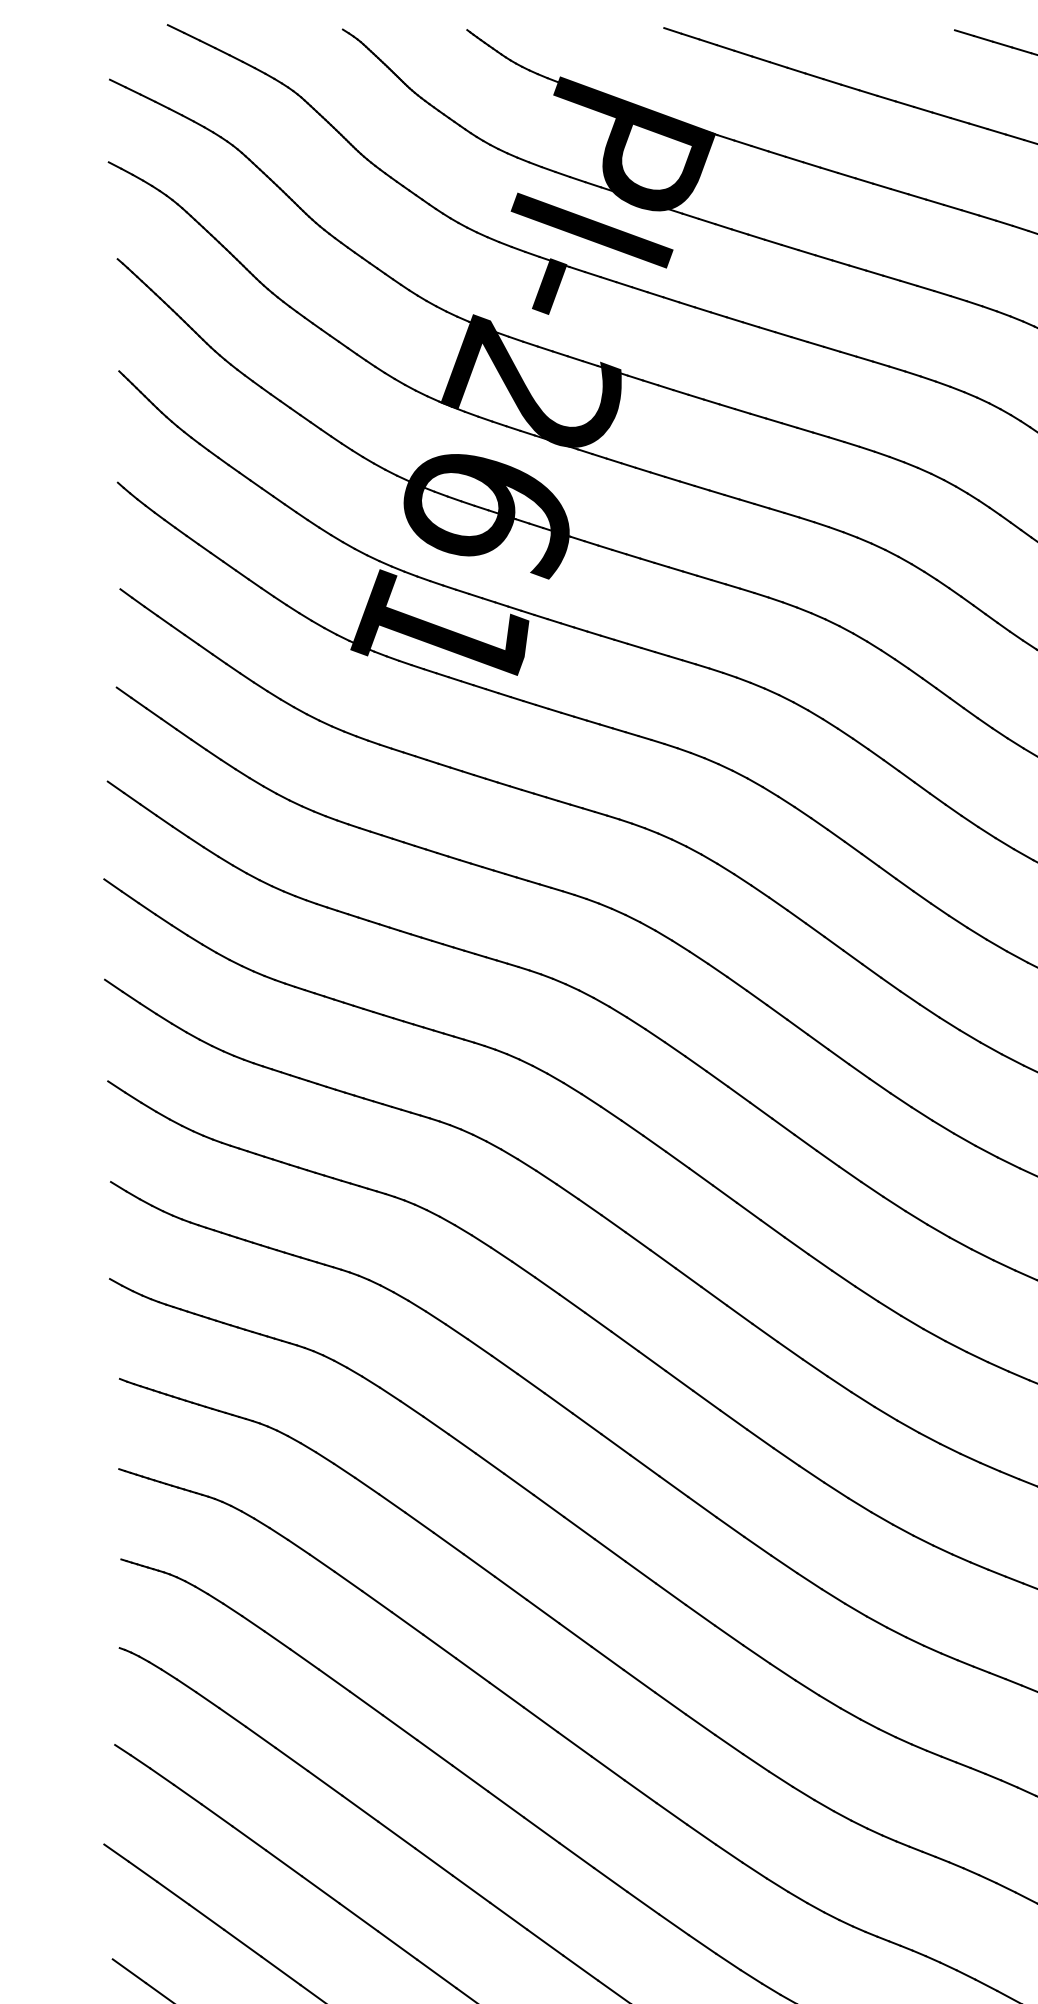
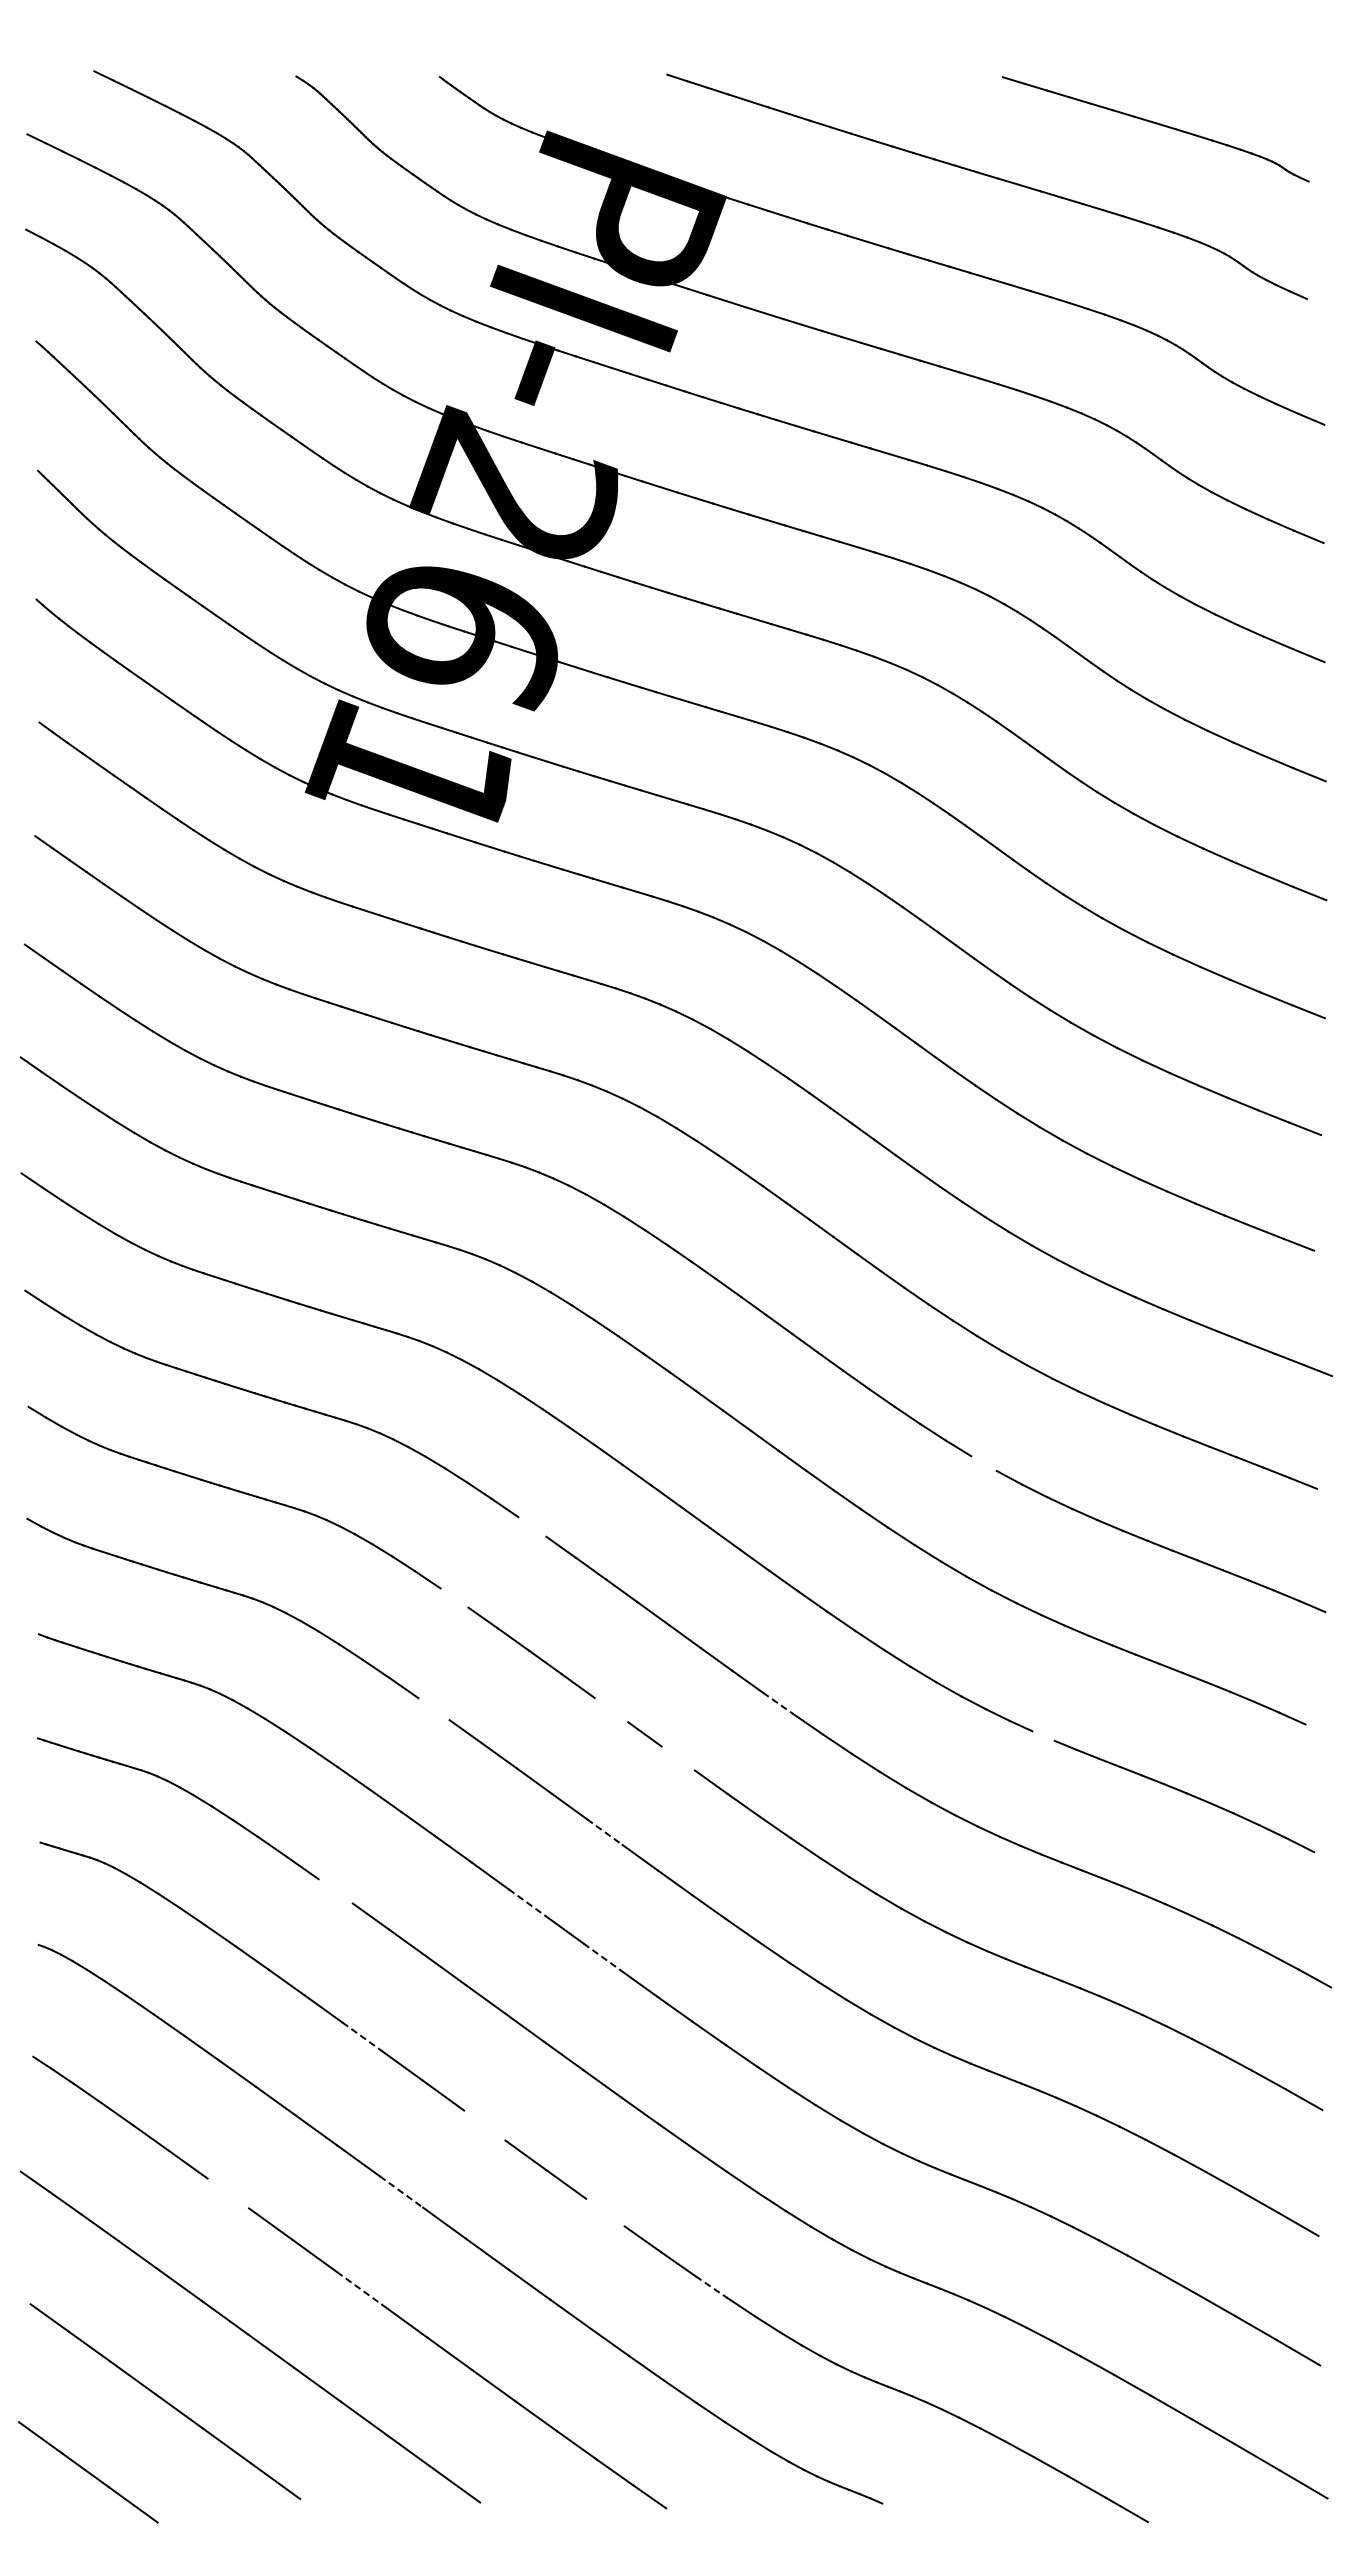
line: (938, 1231) -> (983, 1463), removed
line: (547, 1285) -> (532, 1526), removed
line: (479, 1347) -> (454, 1597), removed
line: (760, 1438) -> (778, 1703), solid -> dashed
line: (461, 1444) -> (433, 1709), removed
line: (615, 1444) -> (611, 1709), removed
line: (990, 1466) -> (1043, 1735), removed
line: (673, 1486) -> (677, 1758), removed
line: (609, 1550) -> (604, 1832), solid -> dashed
line: (376, 1601) -> (335, 1891), removed
line: (543, 1612) -> (527, 1903), solid -> dashed
line: (608, 1658) -> (602, 1956), solid -> dashed
line: (400, 1728) -> (362, 2037), solid -> dashed
line: (505, 1804) -> (484, 2125), removed
line: (434, 1861) -> (401, 2191), solid -> dashed
line: (284, 1863) -> (228, 2193), removed
line: (610, 1879) -> (605, 2212), removed
line: (702, 1944) -> (711, 2287), solid -> dashed
line: (397, 1945) -> (359, 2288), solid -> dashed

